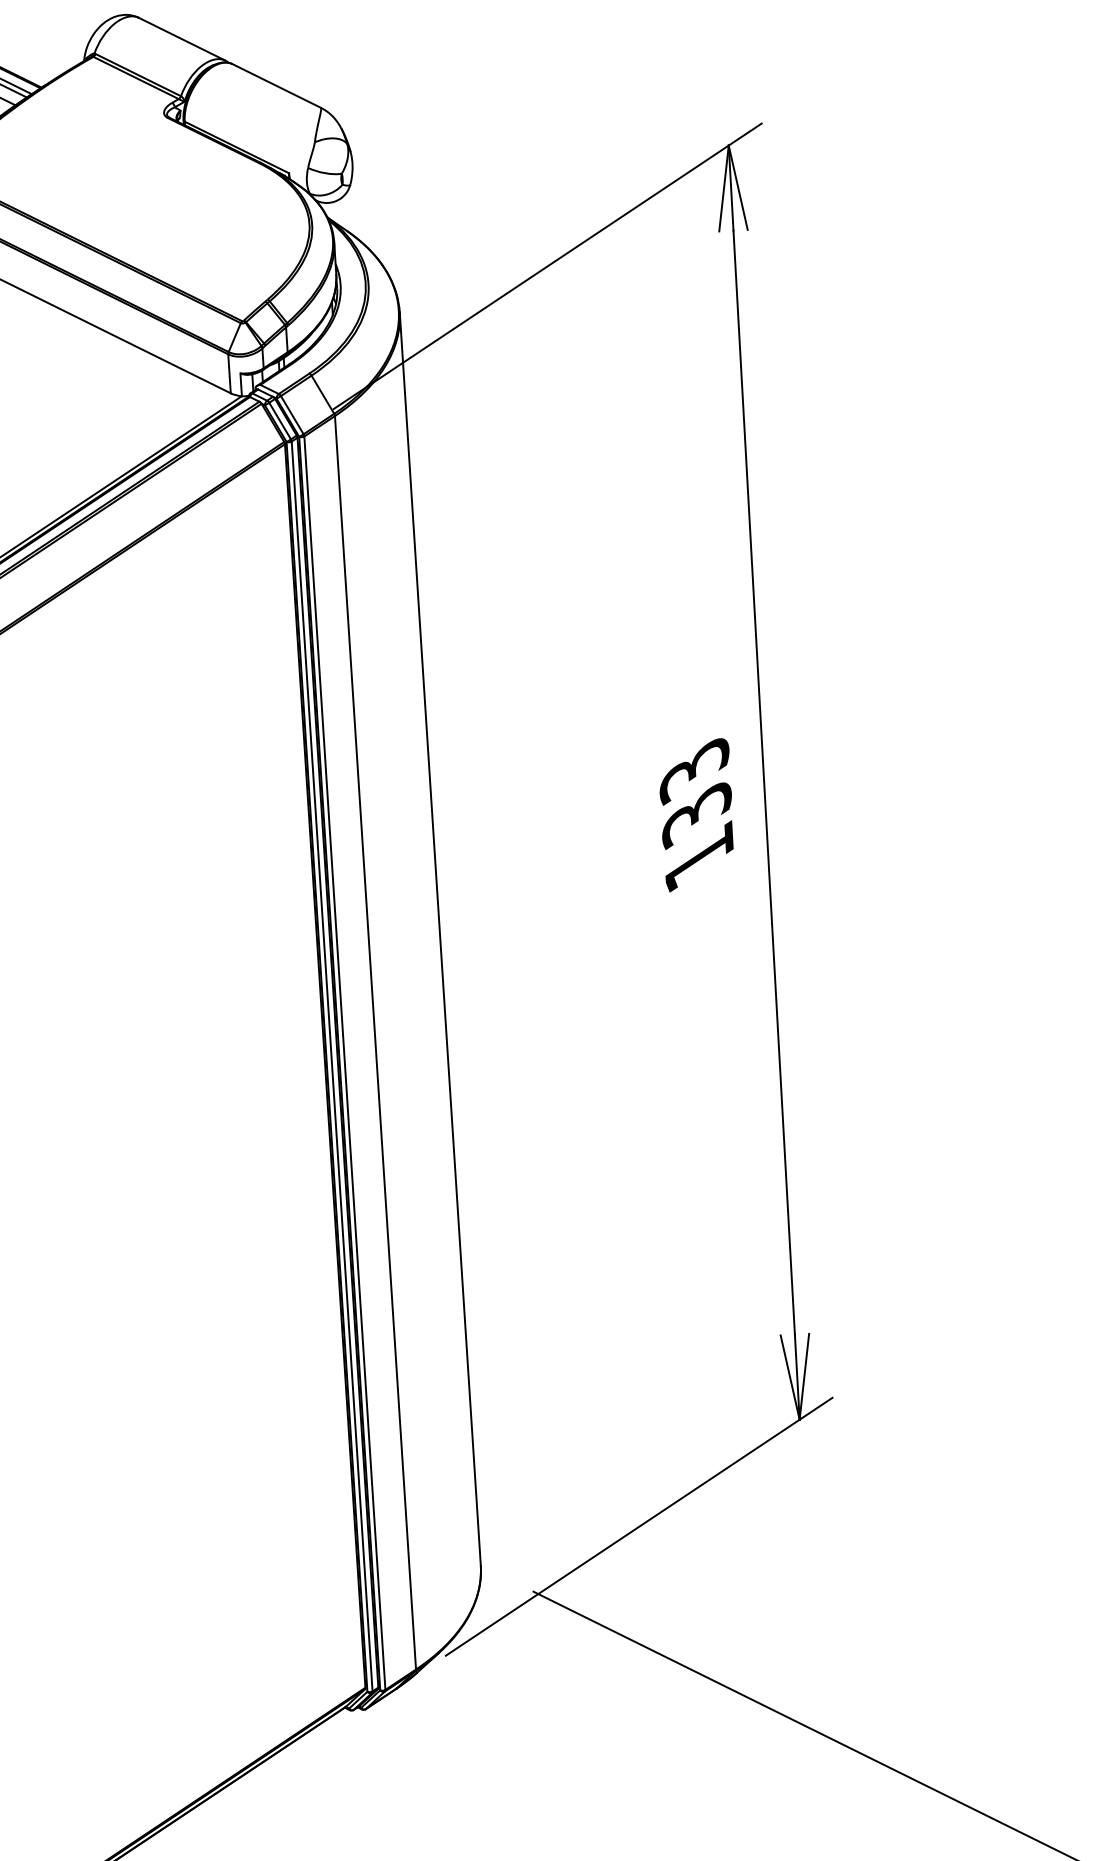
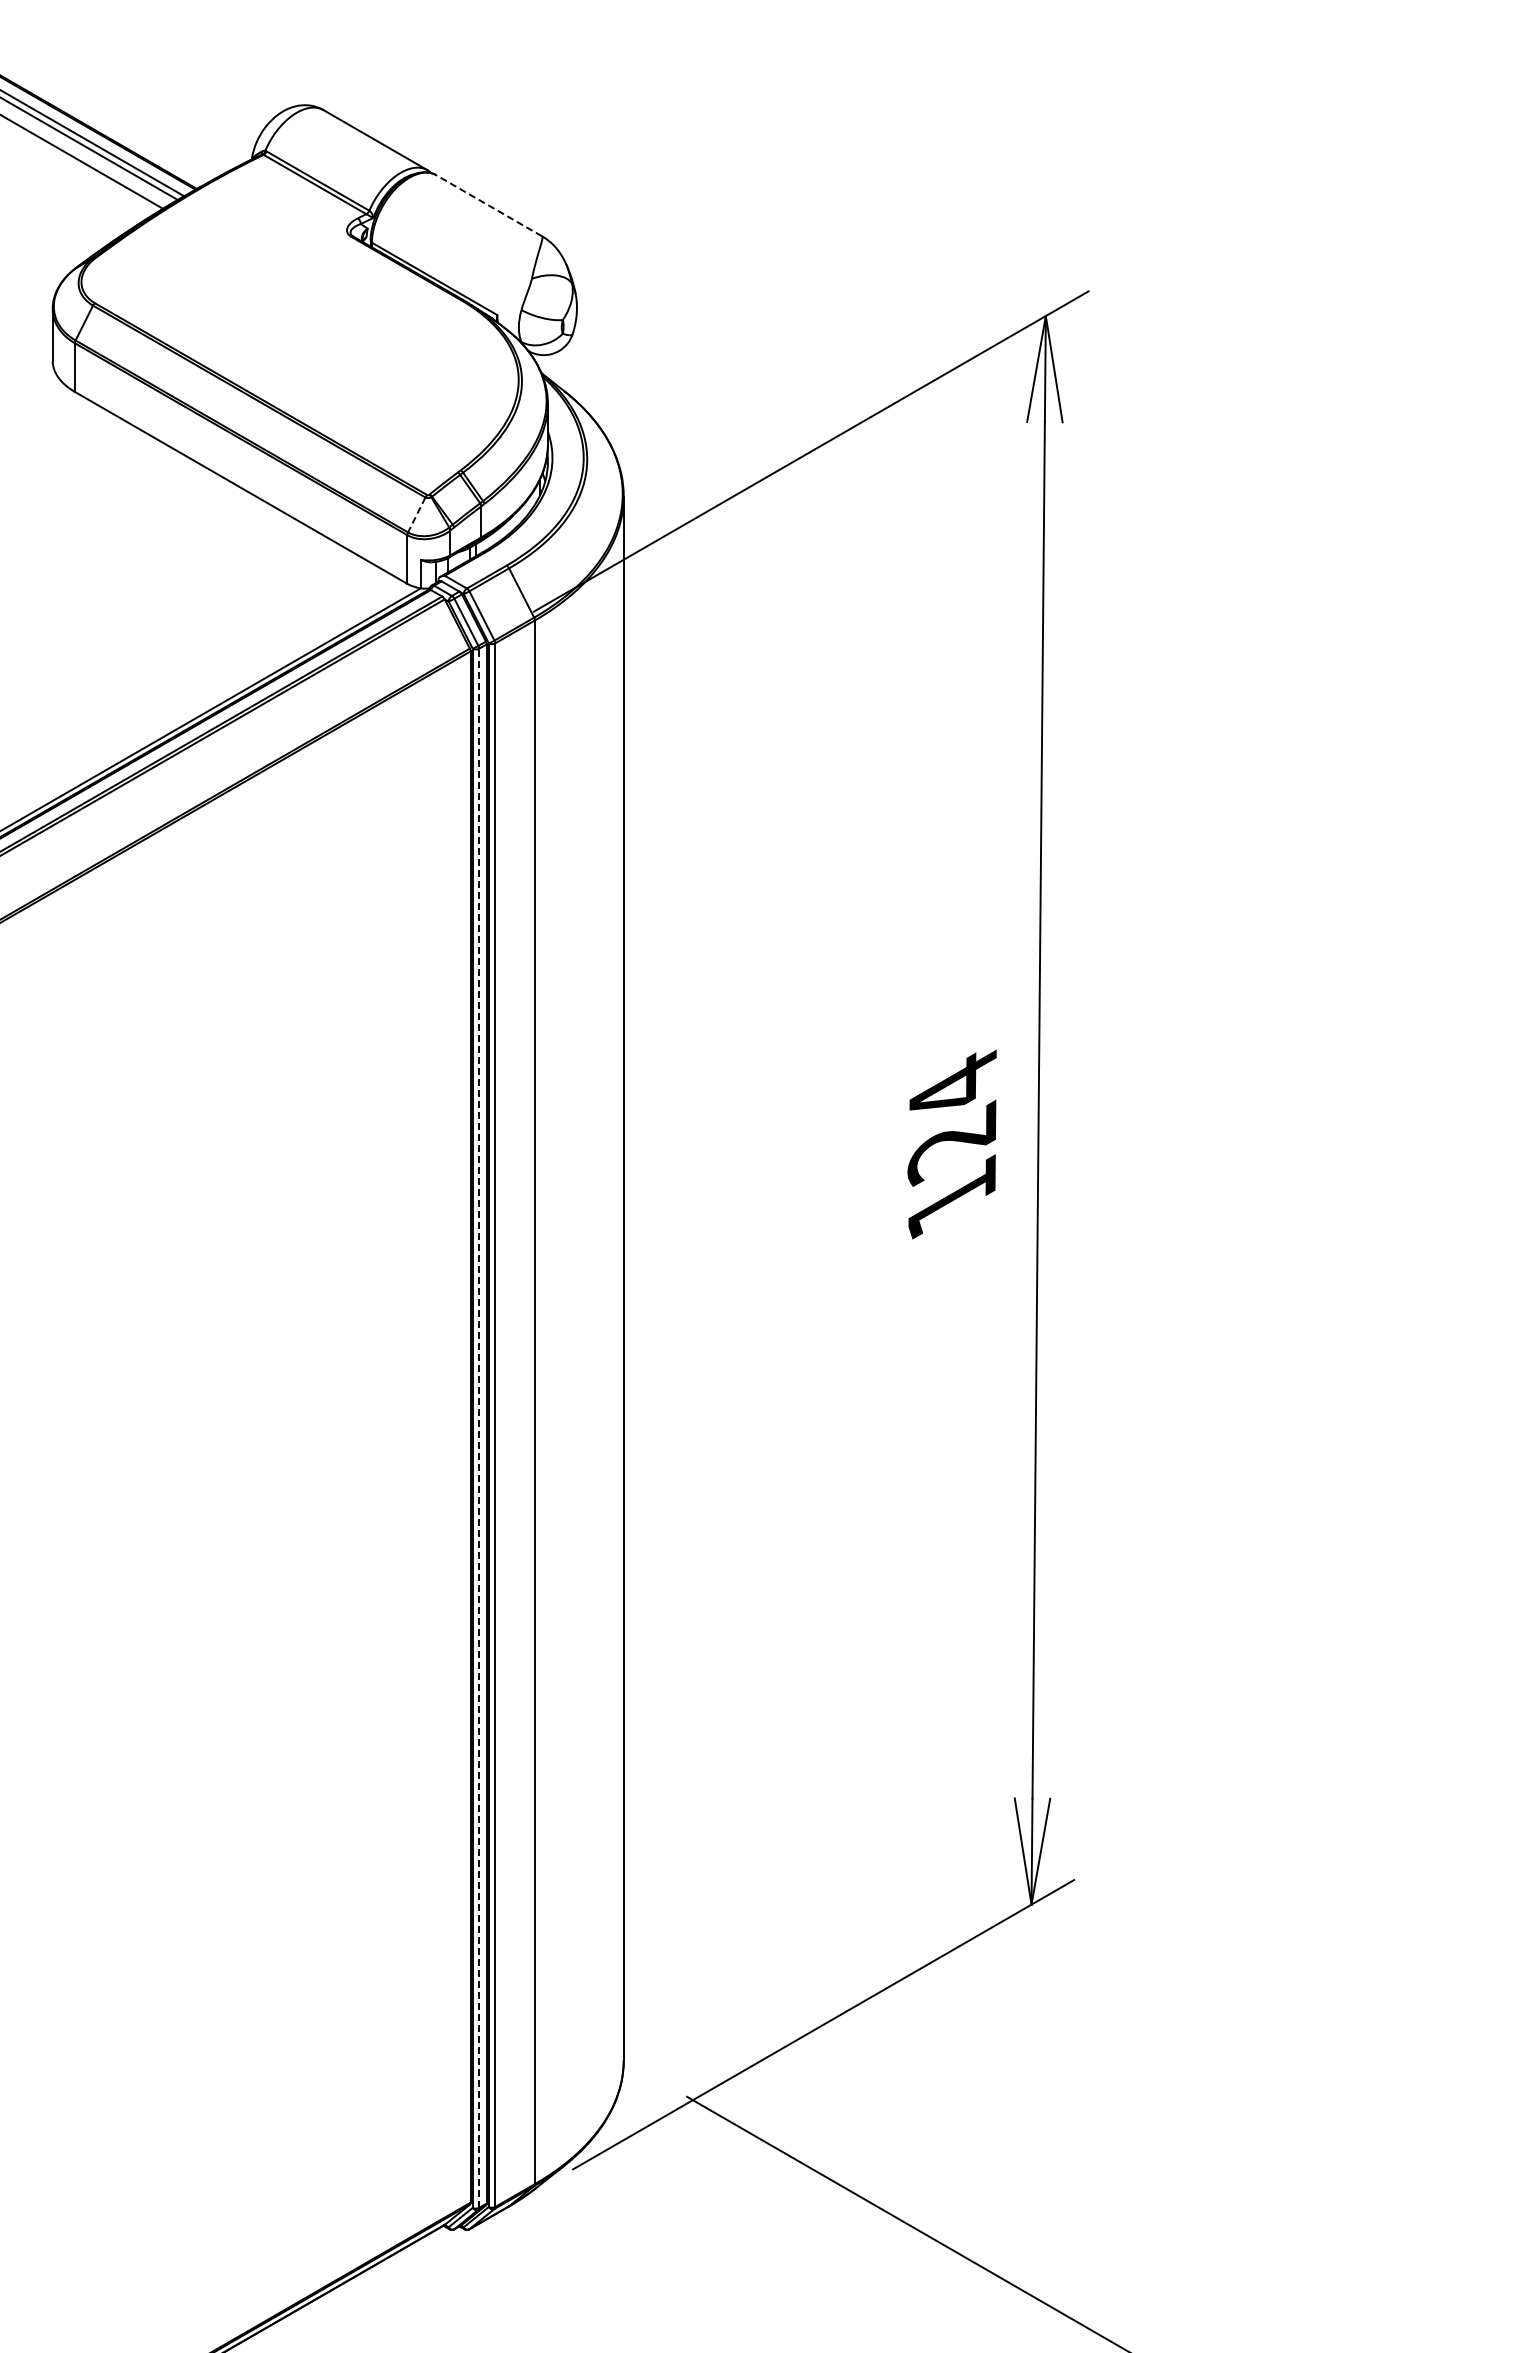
line: (276, 85) -> (488, 205), solid -> dashed
line: (234, 338) -> (416, 515), solid -> dashed
text: (695, 792) -> (952, 1117), 133 -> 124
line: (332, 1066) -> (479, 1428), solid -> dashed

